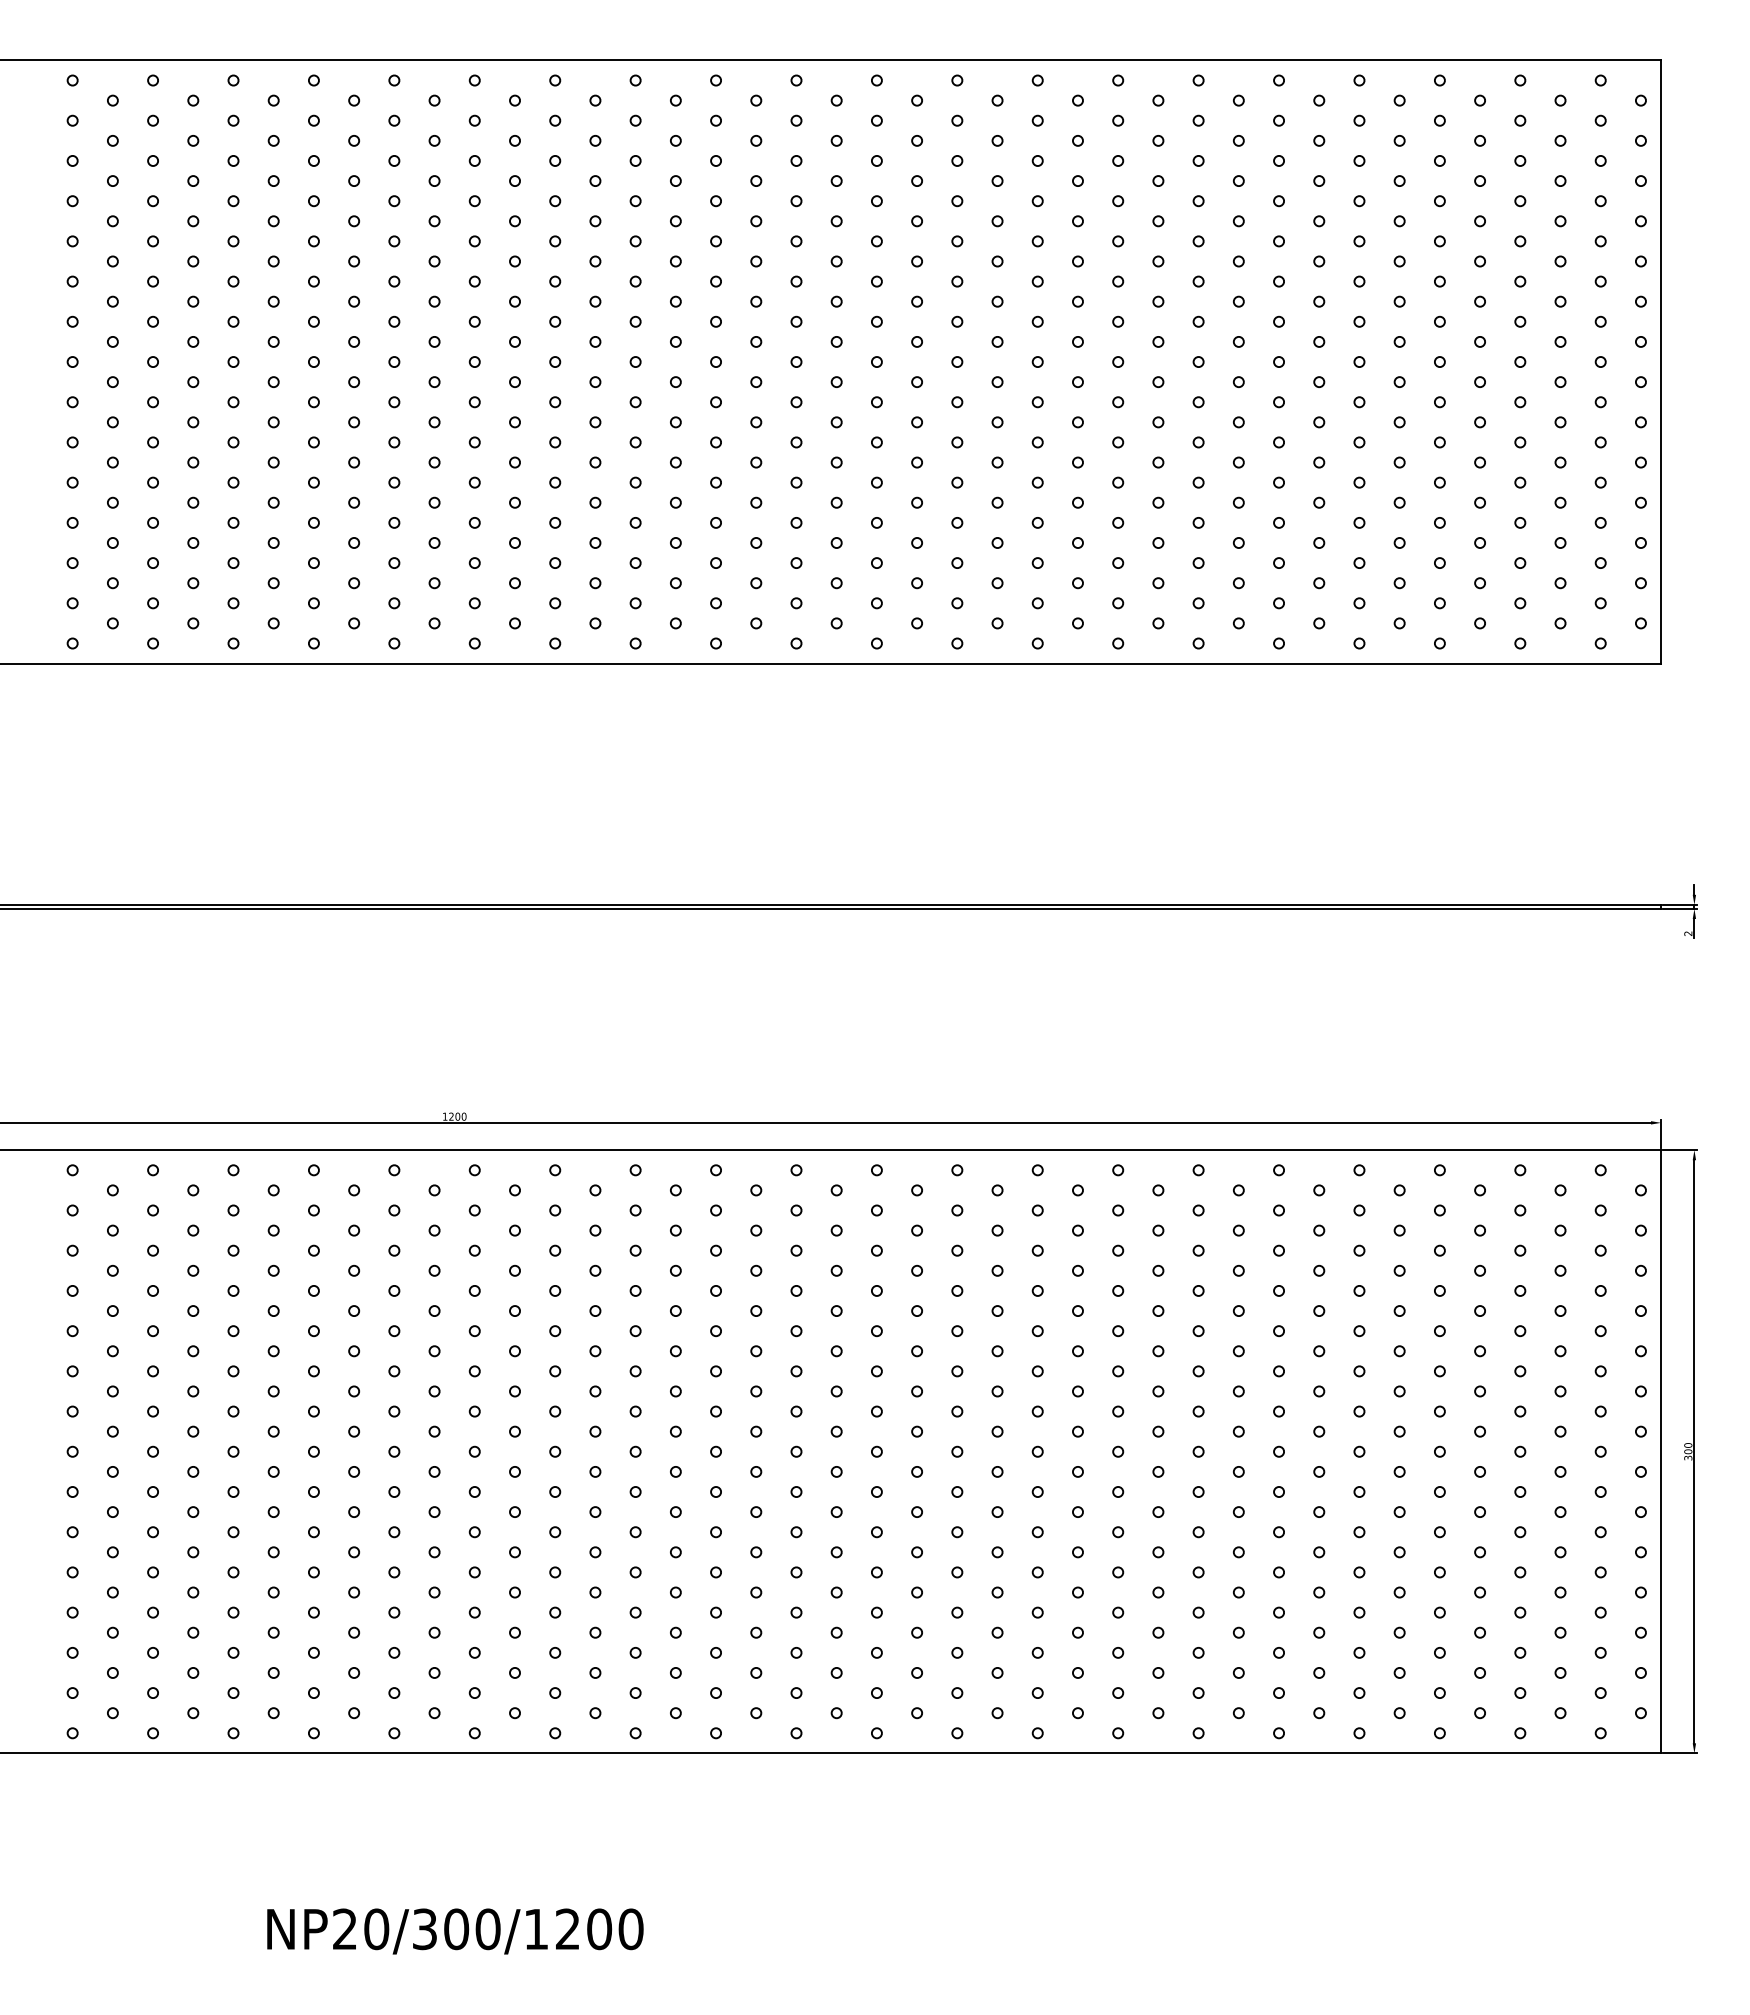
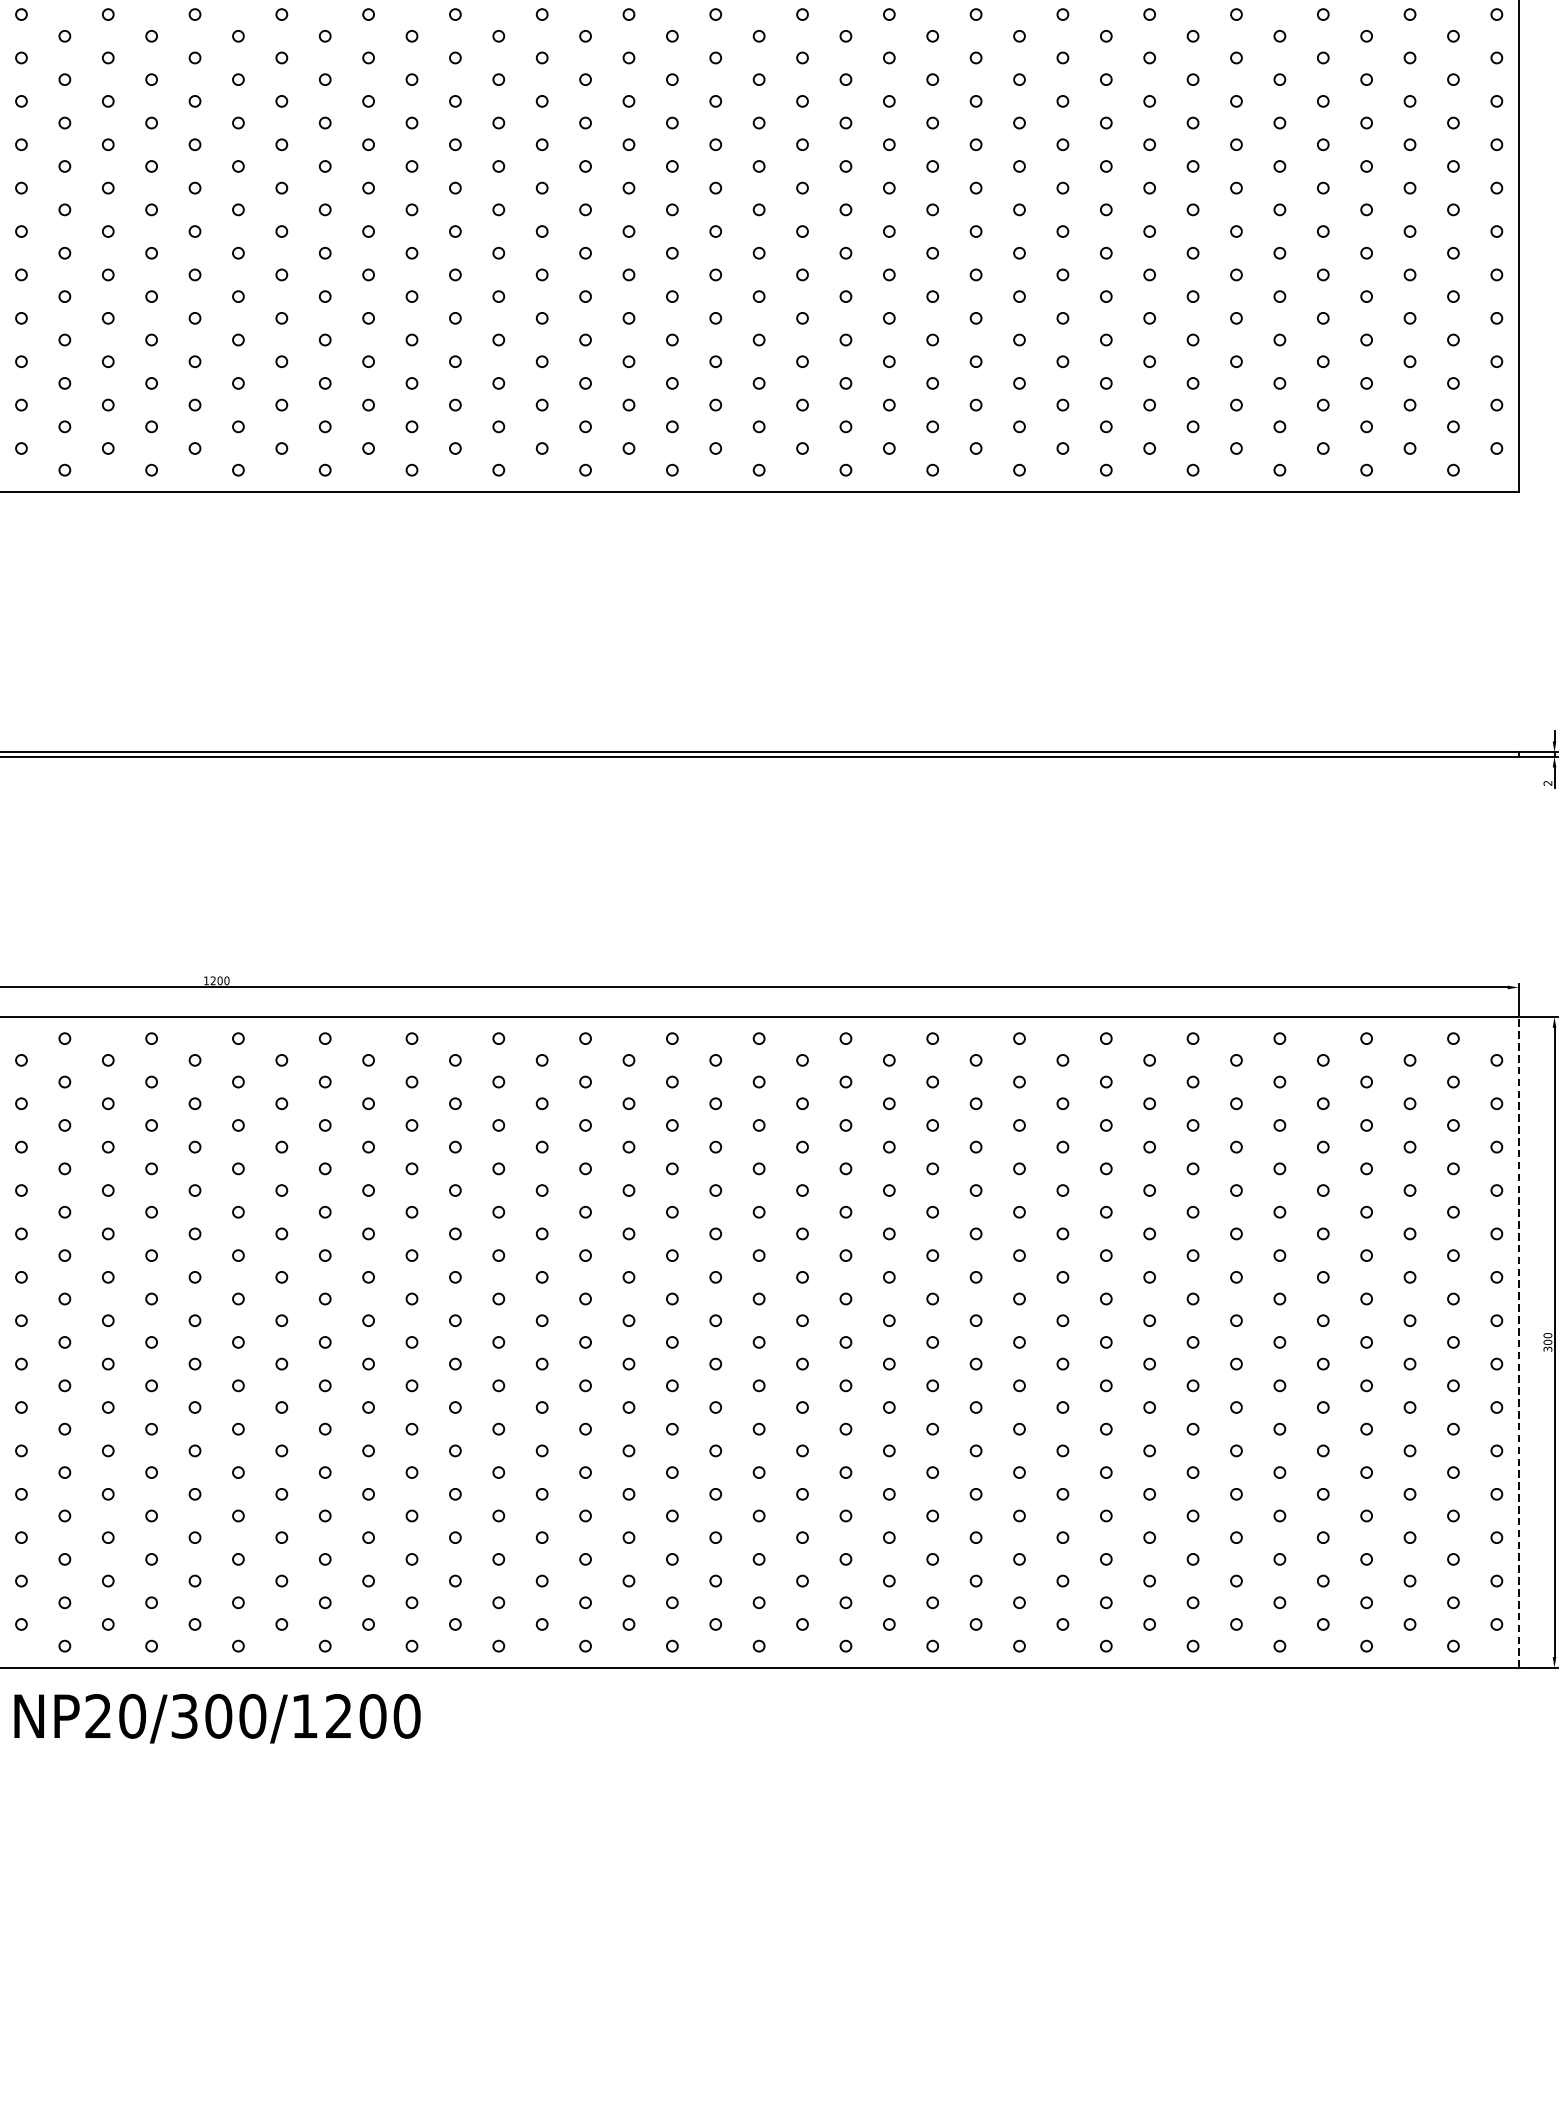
line: (1661, 1451) -> (1519, 1342), solid -> dashed
text: (455, 1931) -> (217, 1718), moved

